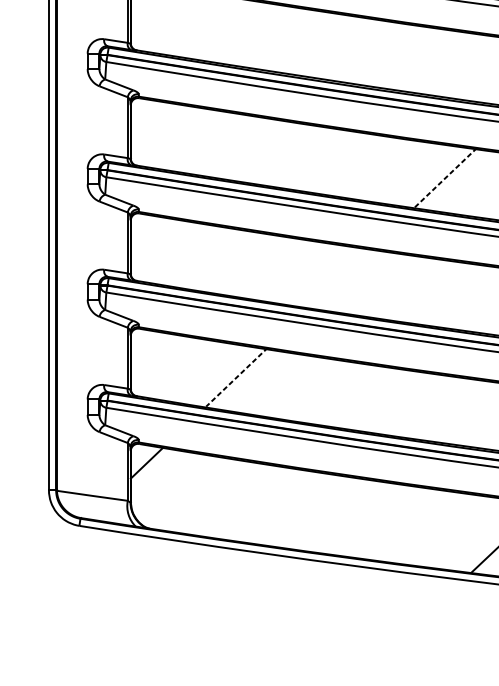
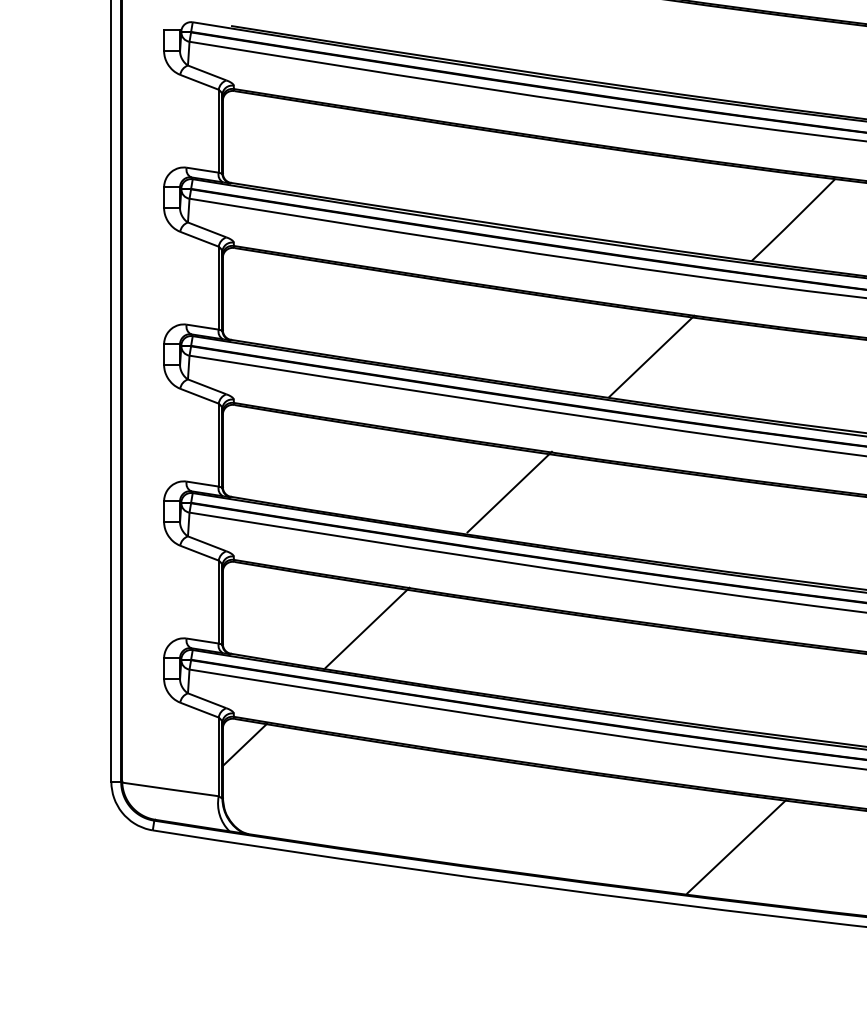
line: (445, 177) -> (651, 356), dashed -> solid
line: (341, 277) -> (509, 491), added
line: (237, 377) -> (367, 628), dashed -> solid

